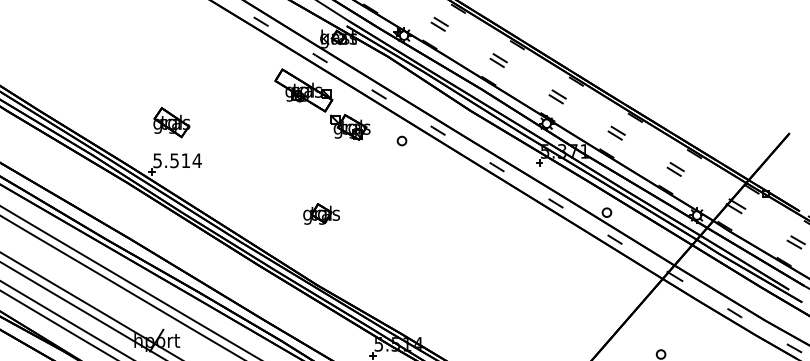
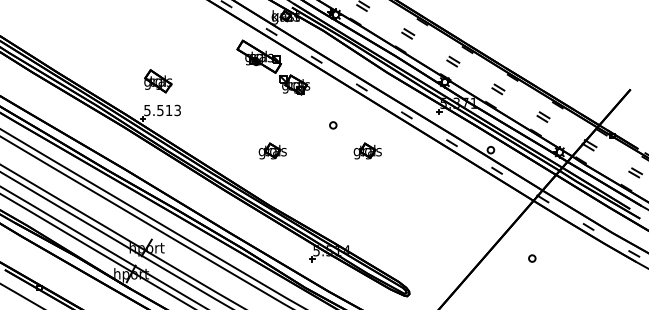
part: (402, 141) -> (333, 125), moved
text: (196, 160) -> (177, 110), 5.514 -> 5.513
part: (445, 213) -> (367, 150), added

